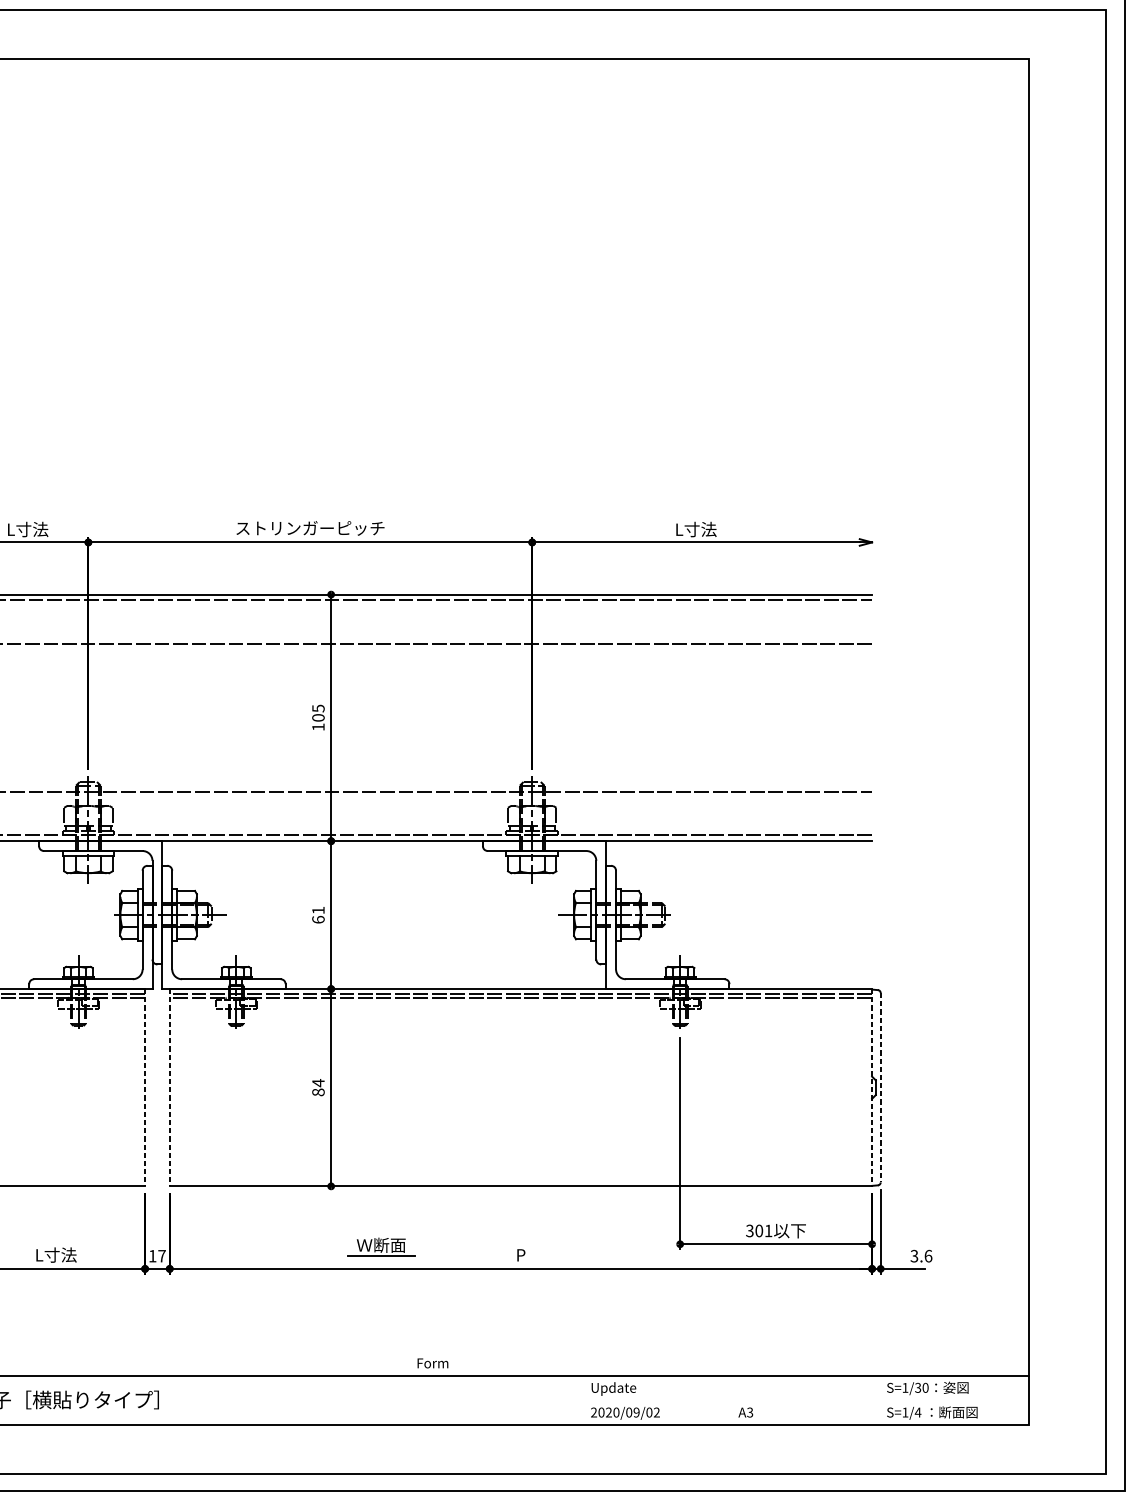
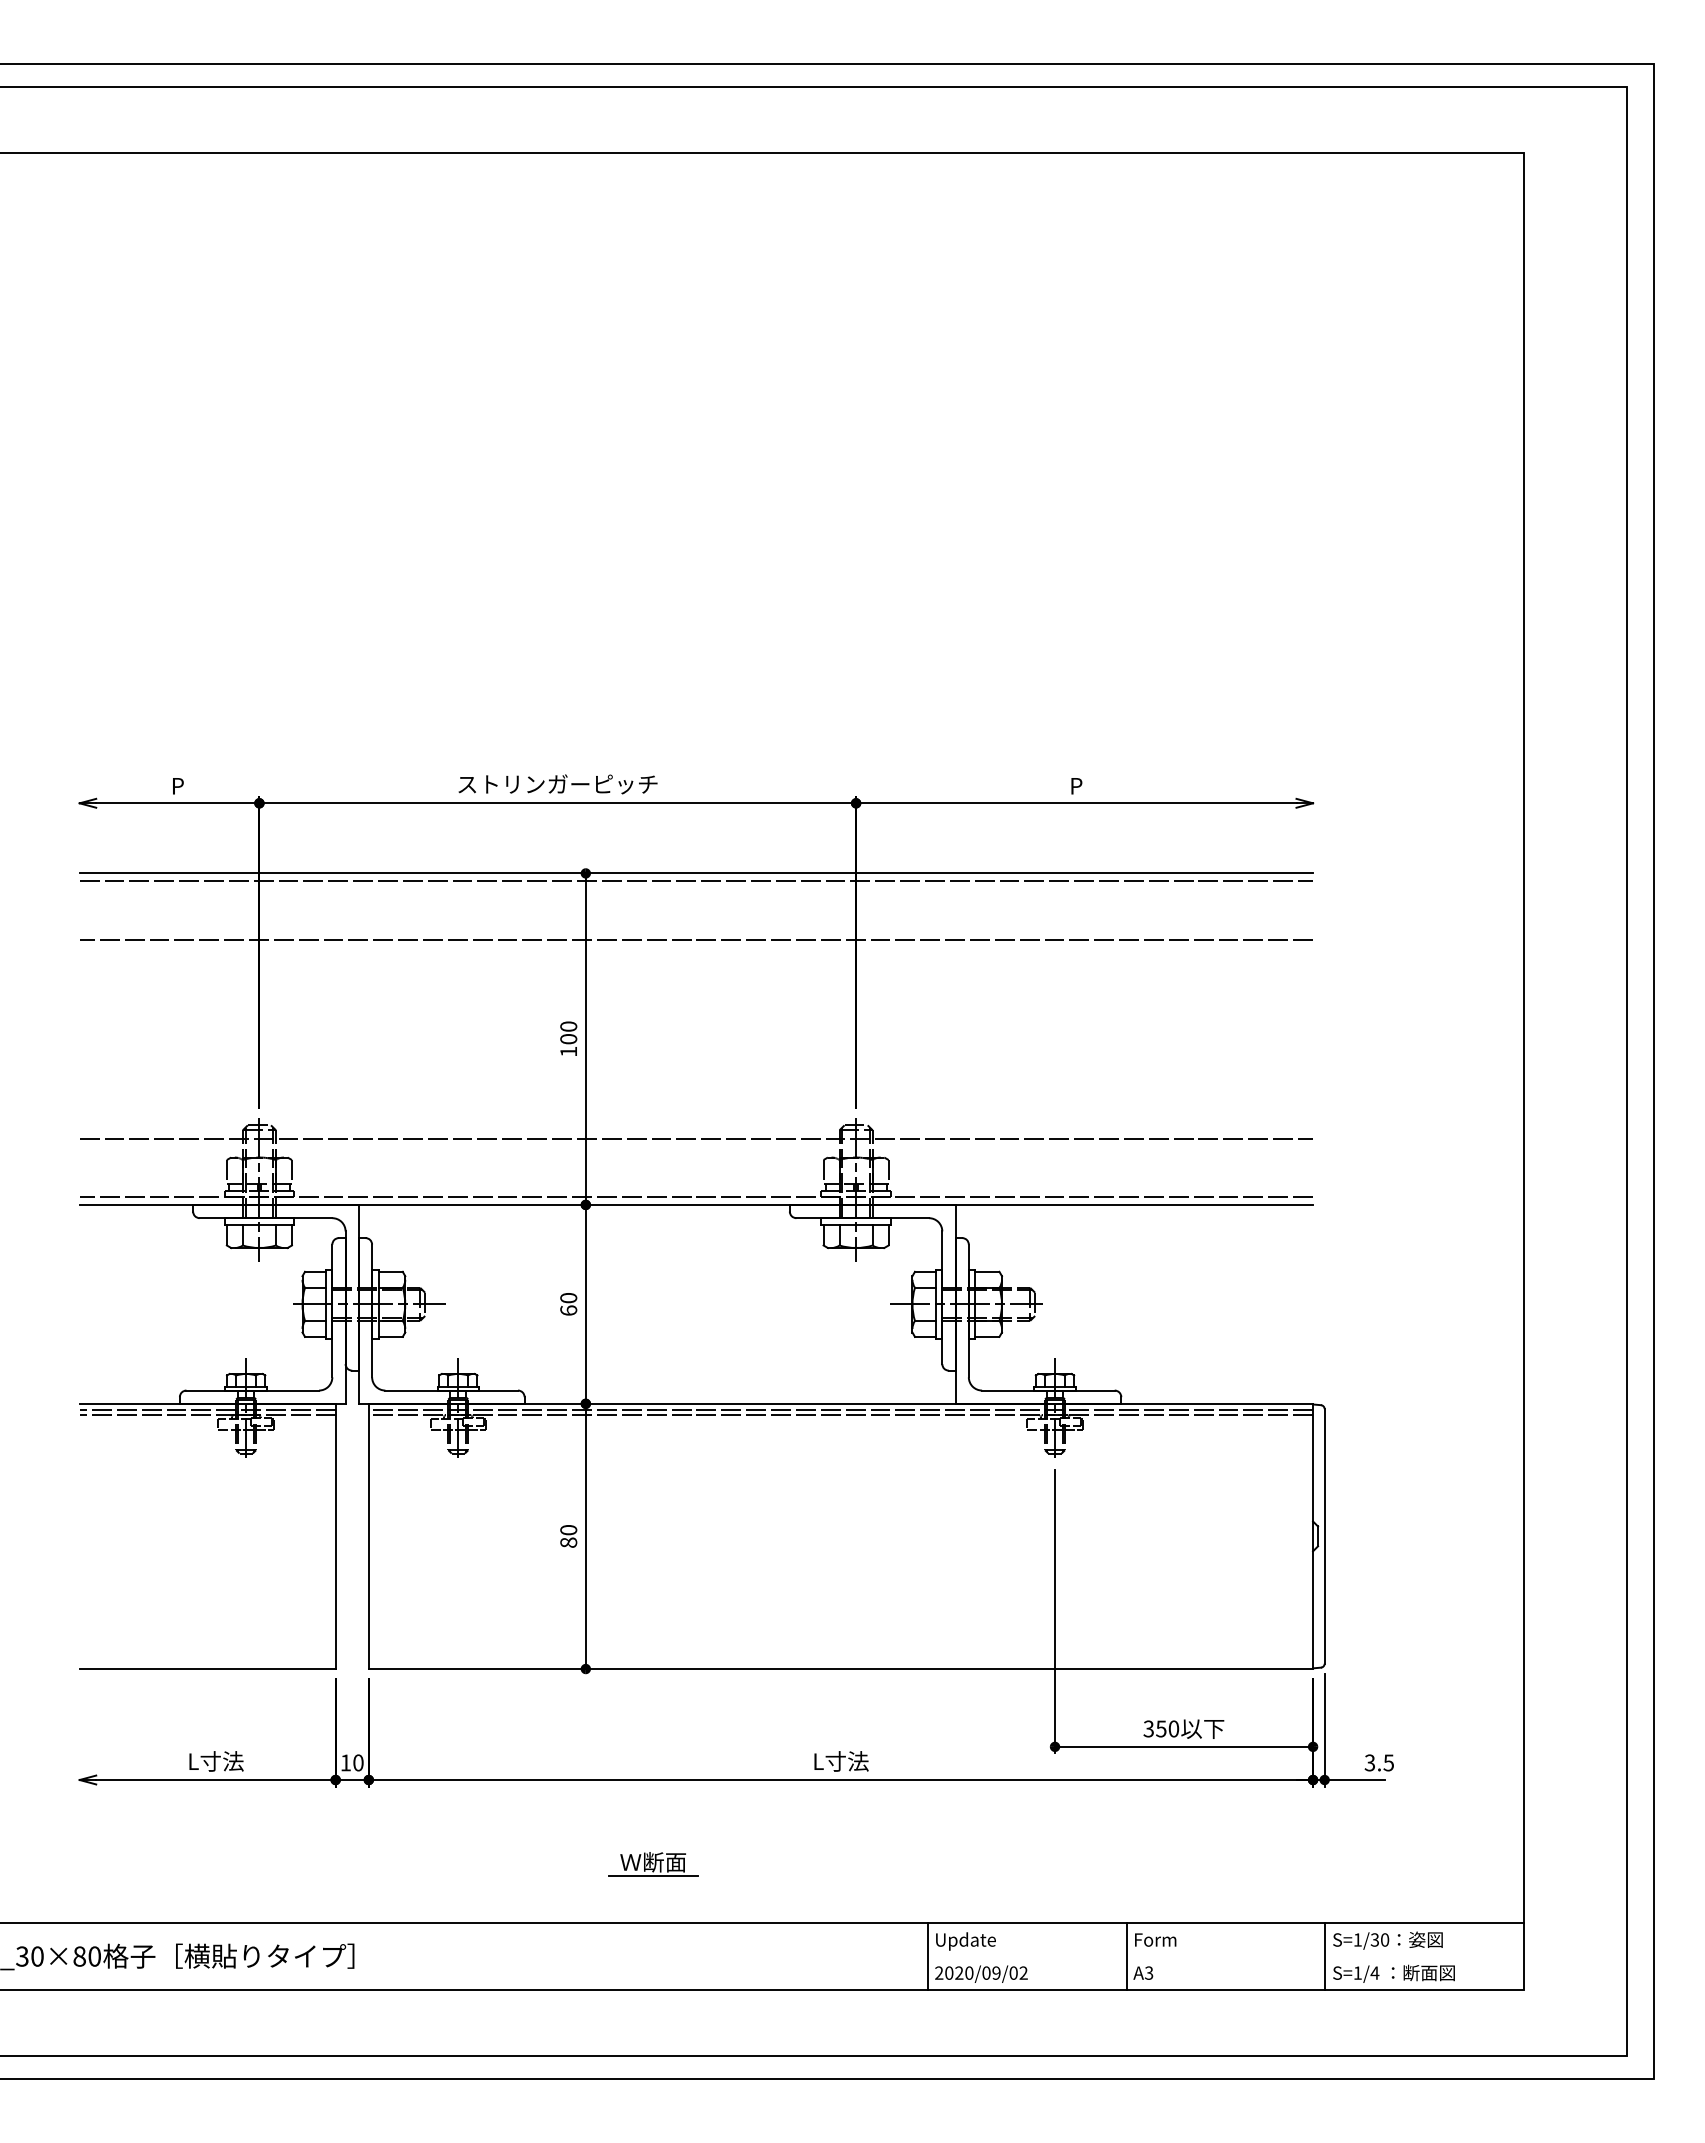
text: (28, 529) -> (178, 785), L寸法 -> P
text: (696, 529) -> (1076, 785), L寸法 -> P
text: (318, 708) -> (568, 1026), 105 -> 100
text: (318, 910) -> (568, 1298), 61 -> 60
text: (318, 1082) -> (568, 1529), 84 -> 80
line: (144, 1087) -> (335, 1536), dashed -> solid
line: (169, 1087) -> (368, 1536), dashed -> solid
line: (872, 1087) -> (1313, 1536), dashed -> solid
line: (880, 1087) -> (1324, 1536), dashed -> solid
text: (763, 1230) -> (1167, 1728), 301 -> 350
part: (381, 1246) -> (653, 1864), moved
text: (162, 1255) -> (358, 1762), 17 -> 10
text: (521, 1255) -> (841, 1761), P -> L寸法
text: (928, 1255) -> (1388, 1762), 3.6 -> 3.5
text: (432, 1363) -> (1155, 1939), moved
line: (585, 1400) -> (927, 1956), added
line: (733, 1400) -> (1126, 1956), added
line: (881, 1400) -> (1325, 1956), added

